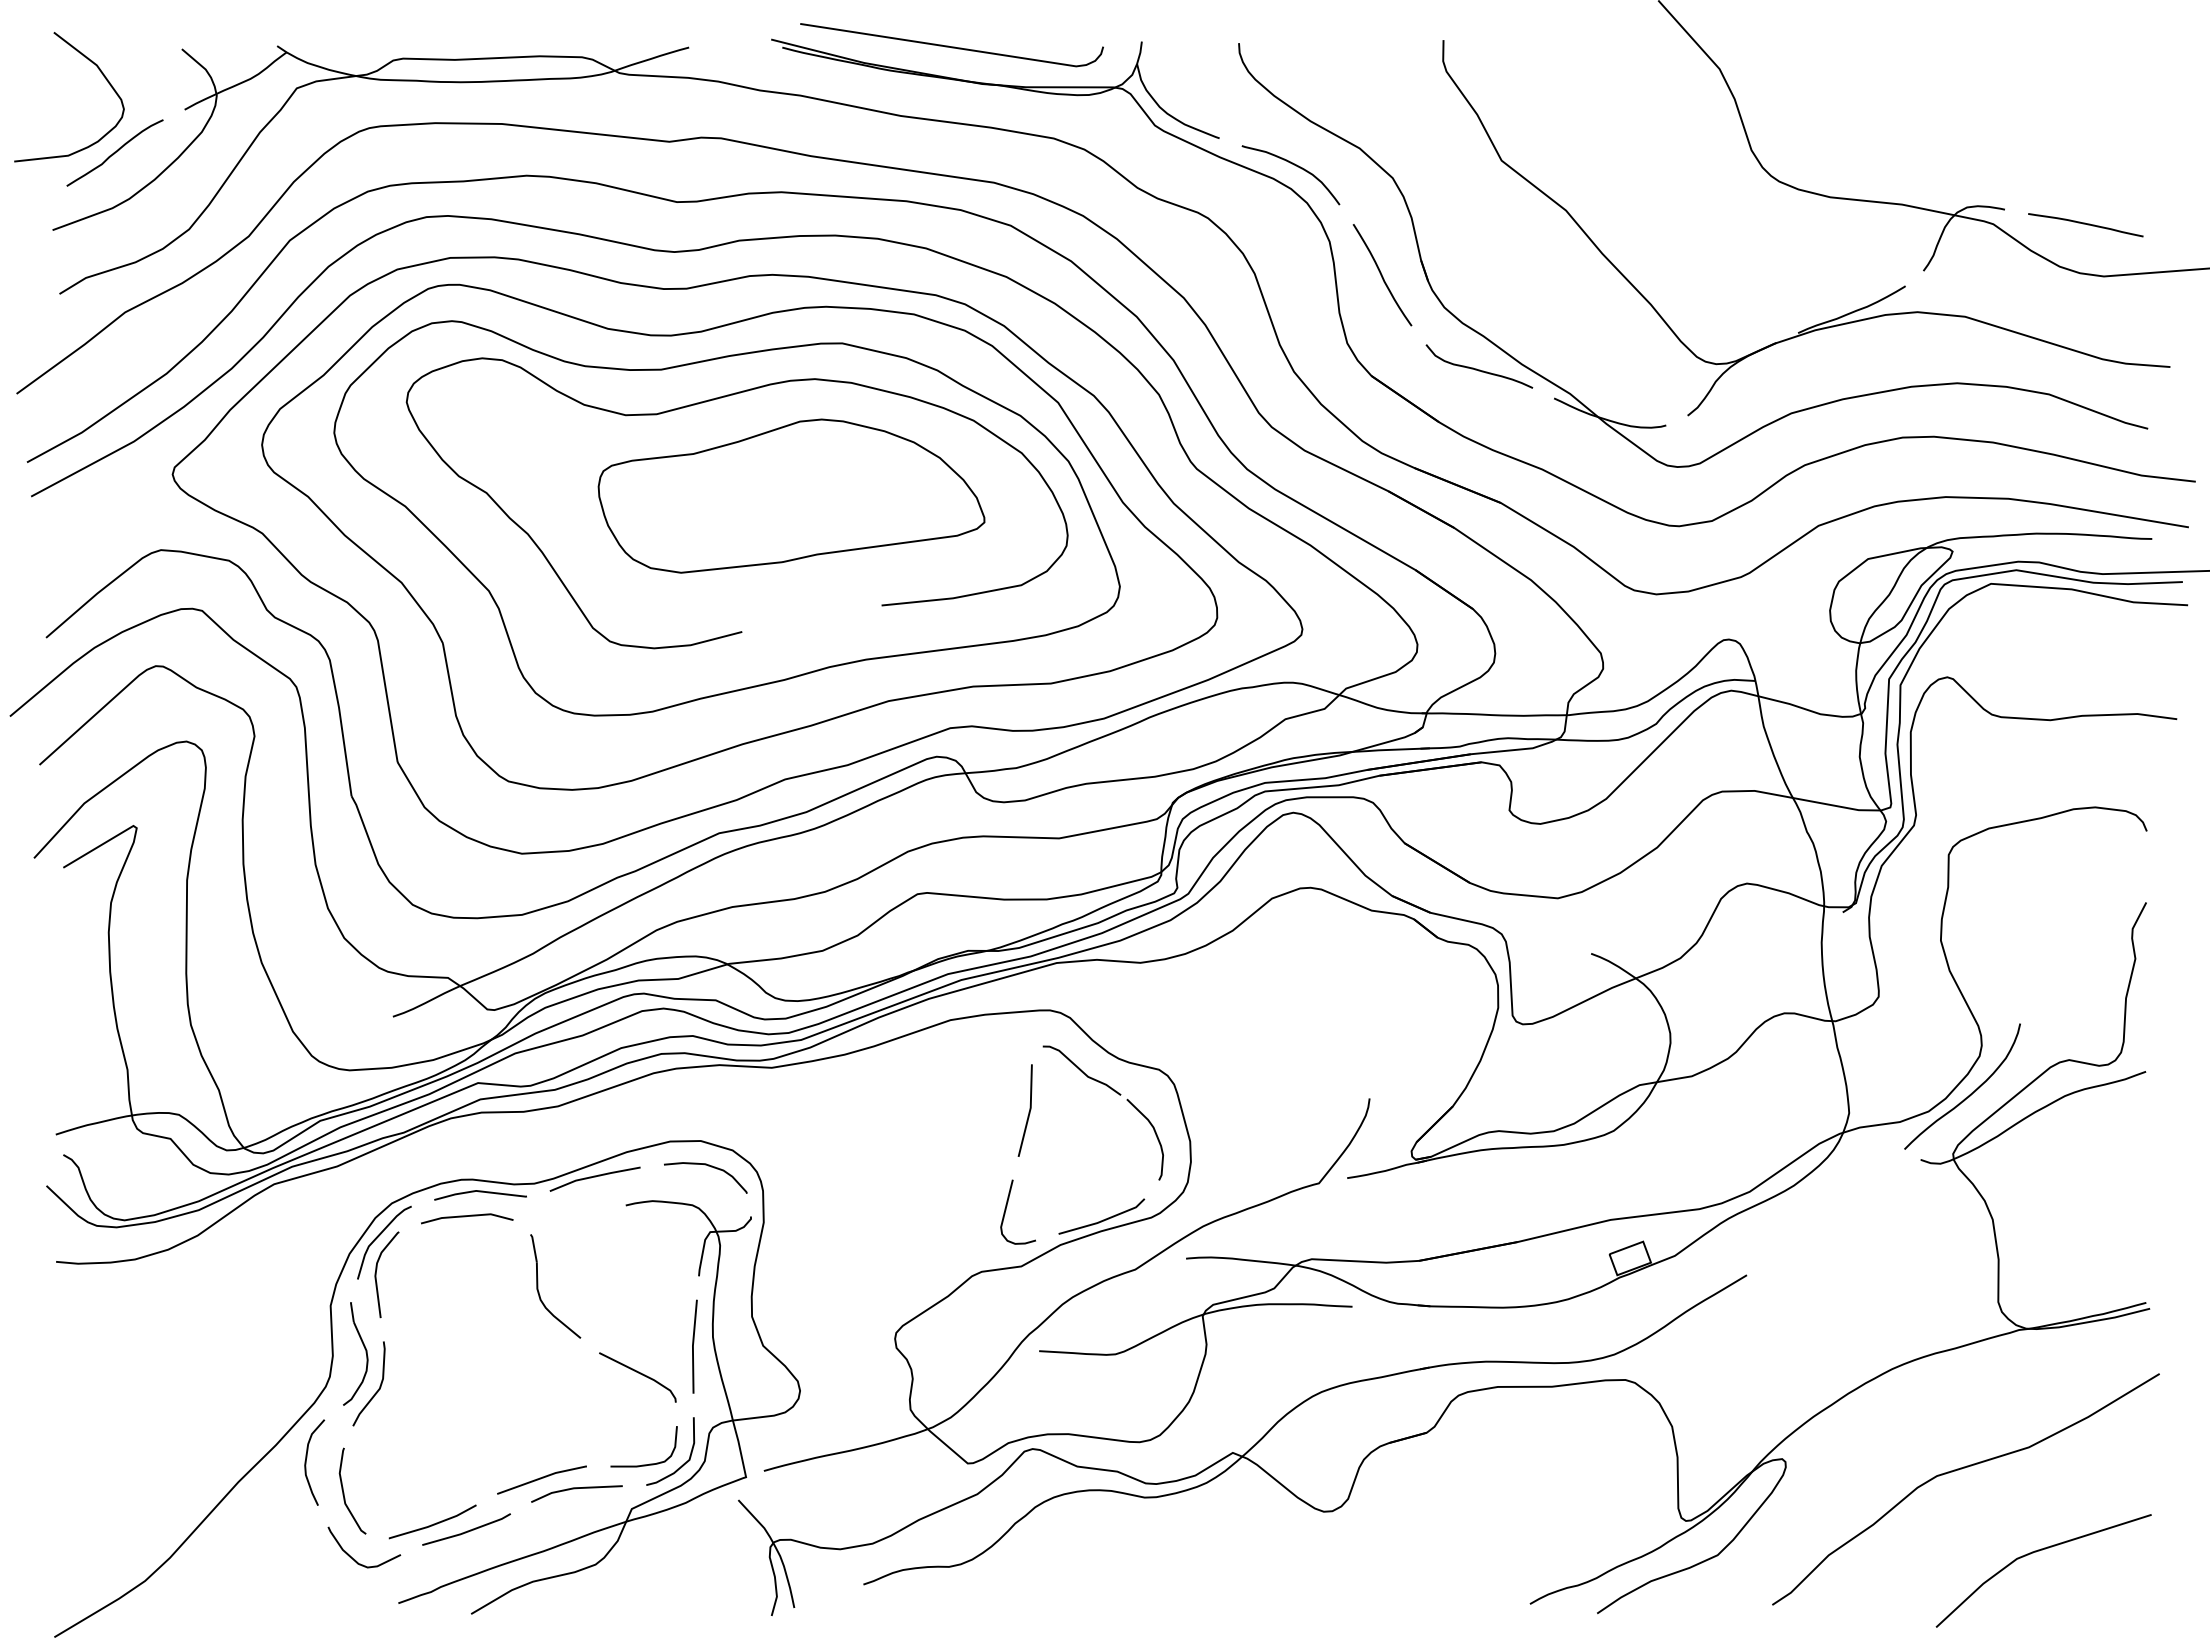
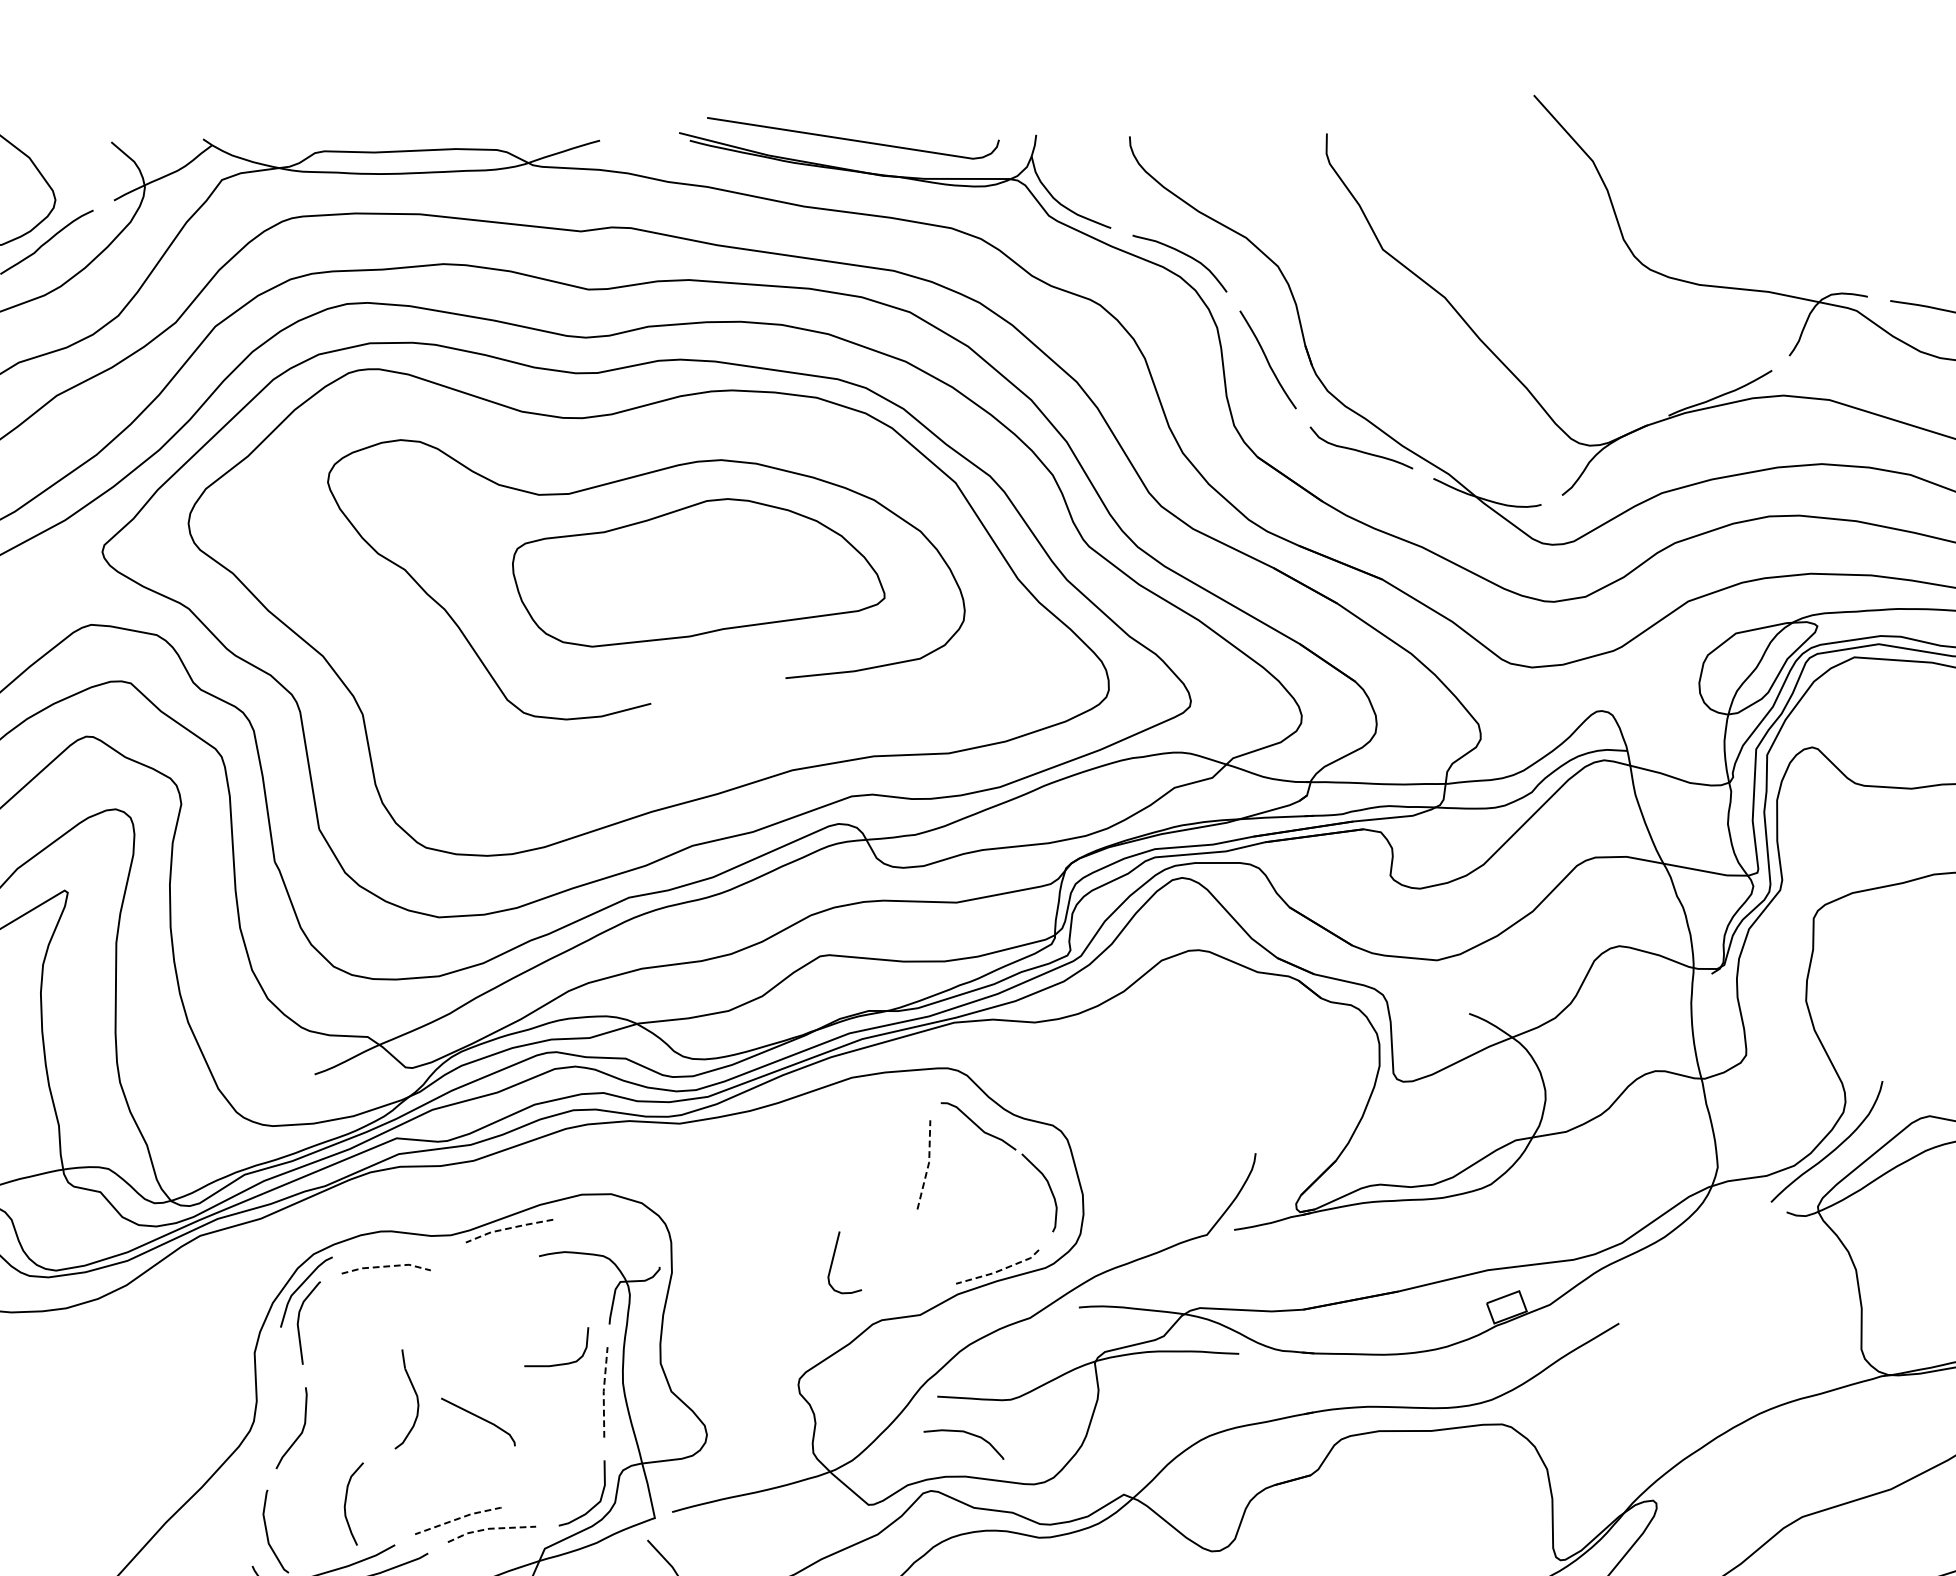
part: (726, 518) -> (636, 594), removed
line: (1030, 1110) -> (928, 1164), solid -> dashed
curve: (708, 1166) -> (966, 1433), moved
line: (593, 1176) -> (507, 1228), solid -> dashed
line: (480, 1192) -> (399, 1243), removed
curve: (1006, 1210) -> (833, 1261), moved
line: (467, 1216) -> (386, 1266), solid -> dashed
line: (1103, 1220) -> (999, 1270), solid -> dashed
part: (539, 1291) -> (455, 1339), removed
line: (692, 1346) -> (603, 1392), solid -> dashed
part: (364, 1349) -> (415, 1395), moved
line: (638, 1373) -> (479, 1418), moved
curve: (306, 1462) -> (346, 1503), moved
curve: (643, 1464) -> (556, 1364), moved
line: (542, 1477) -> (458, 1518), solid -> dashed
line: (574, 1488) -> (489, 1528), solid -> dashed

